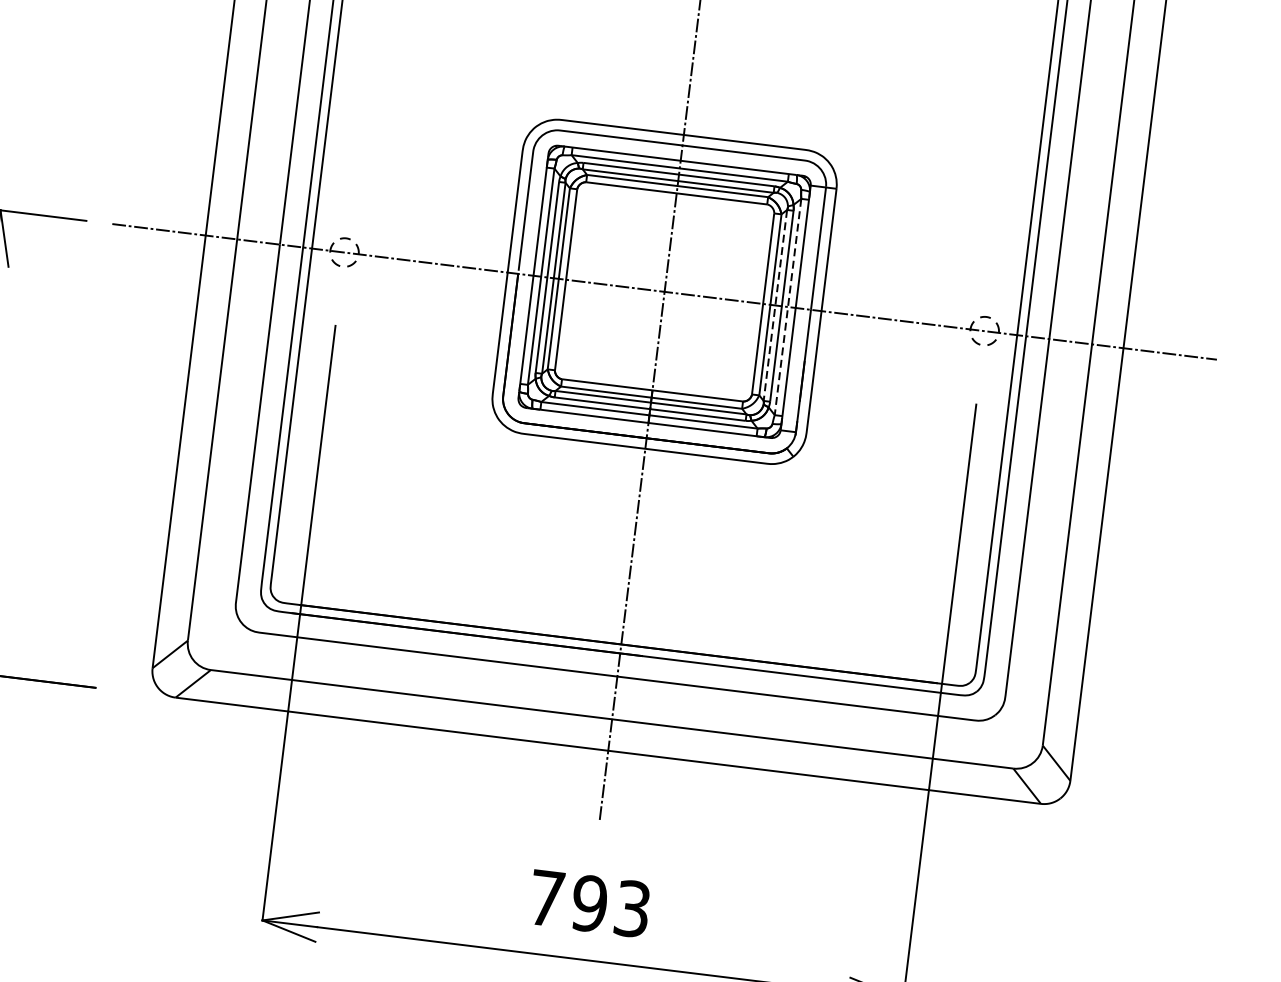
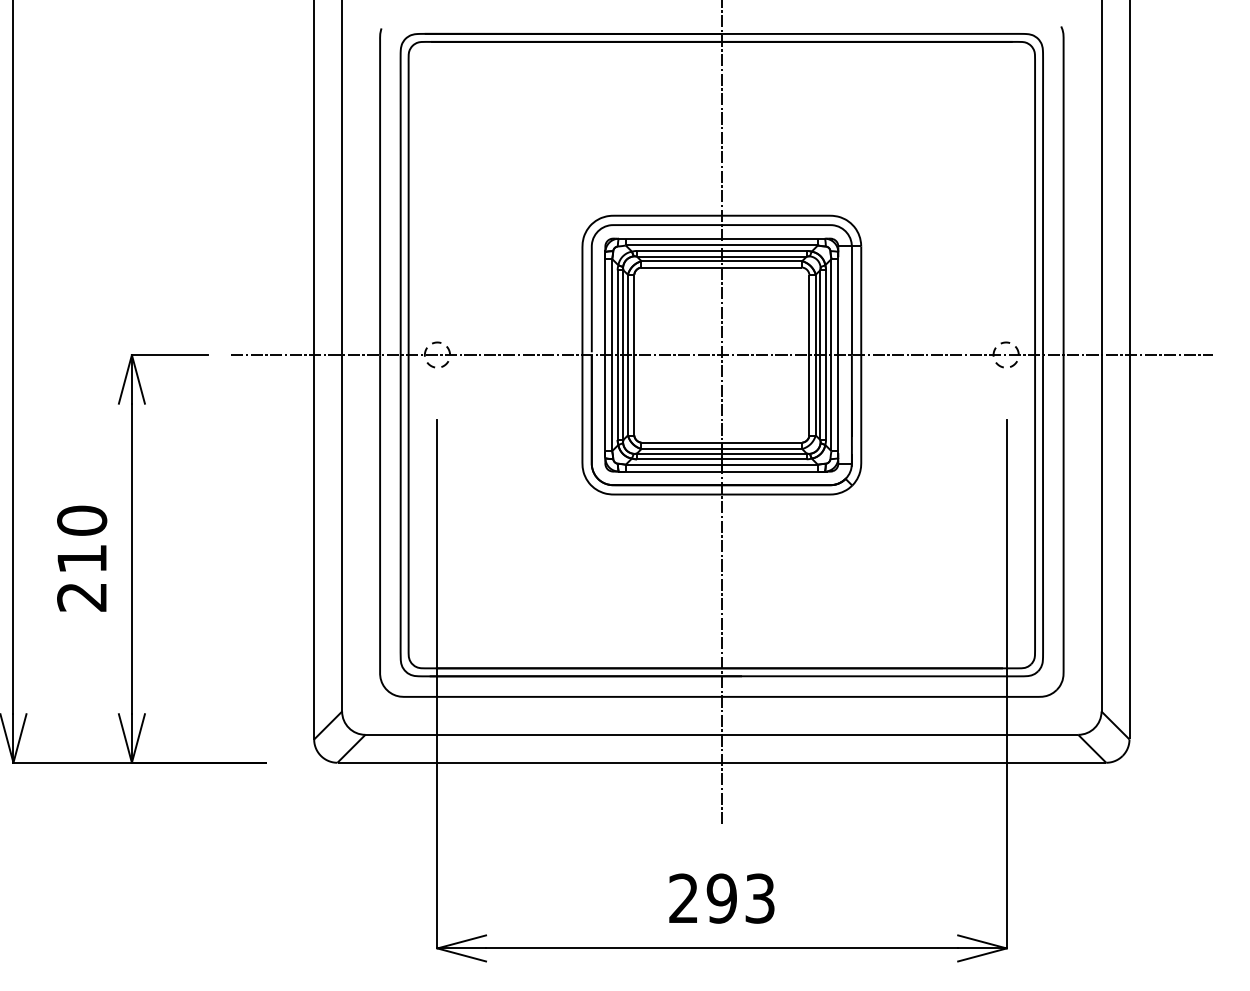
line: (775, 305) -> (820, 355), dashed -> solid
line: (788, 307) -> (831, 355), dashed -> solid
text: (546, 897) -> (683, 897), 793 -> 293

